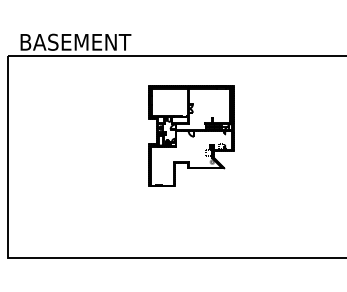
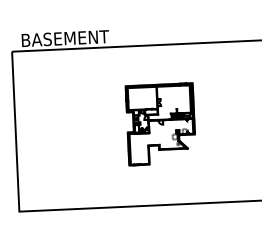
part: (191, 135) -> (160, 123), moved

